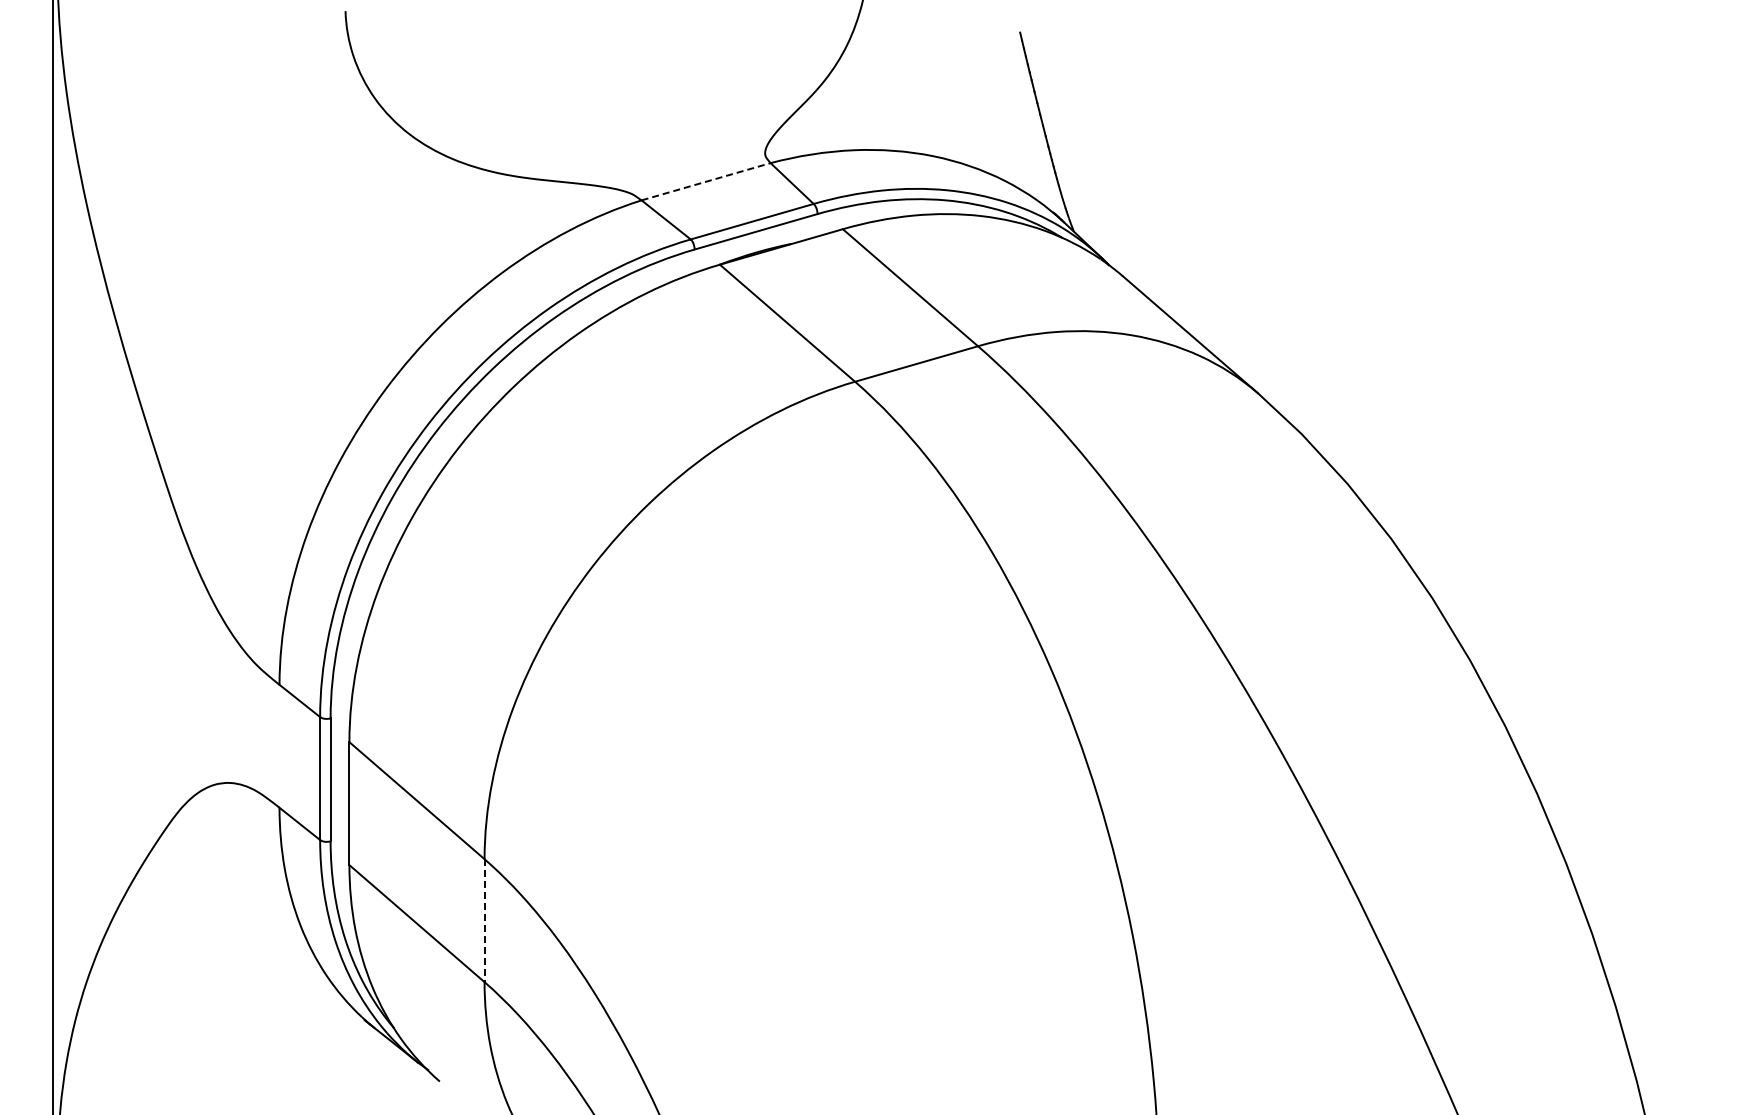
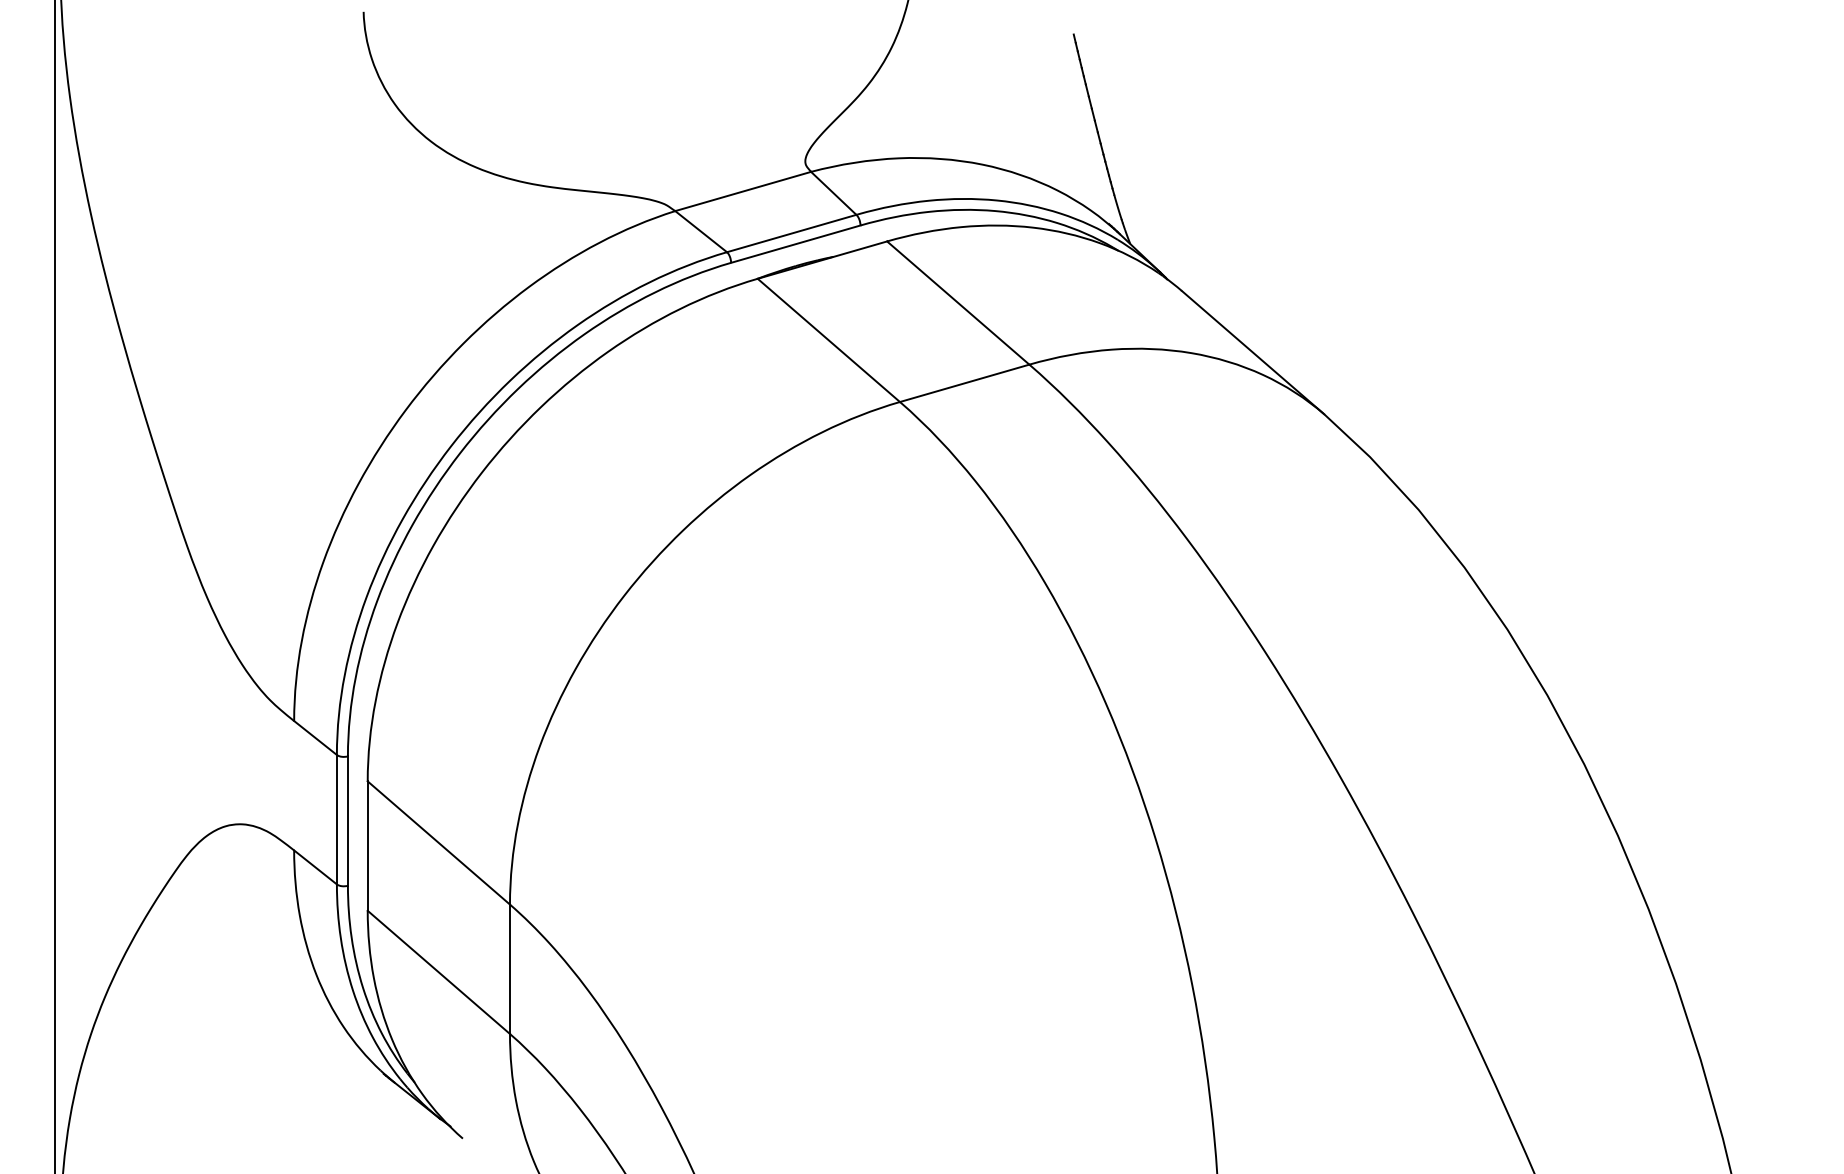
line: (706, 181) -> (743, 191), dashed -> solid
line: (484, 921) -> (509, 970), dashed -> solid

